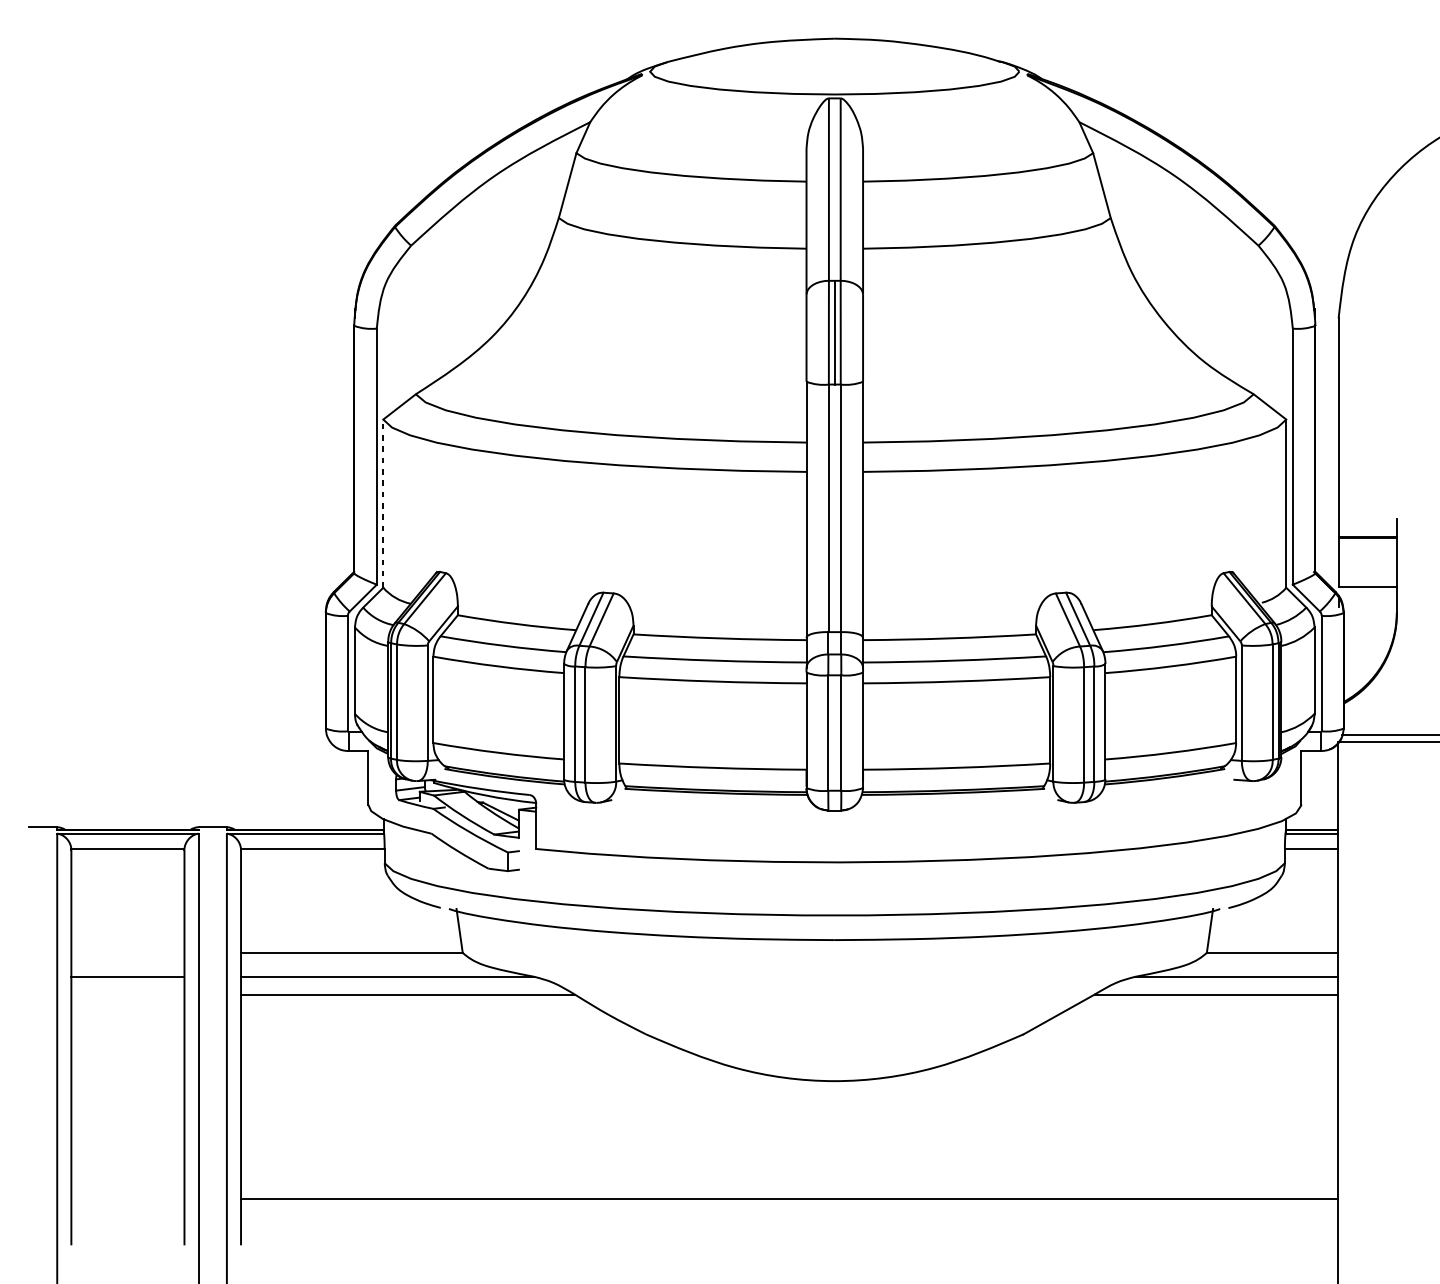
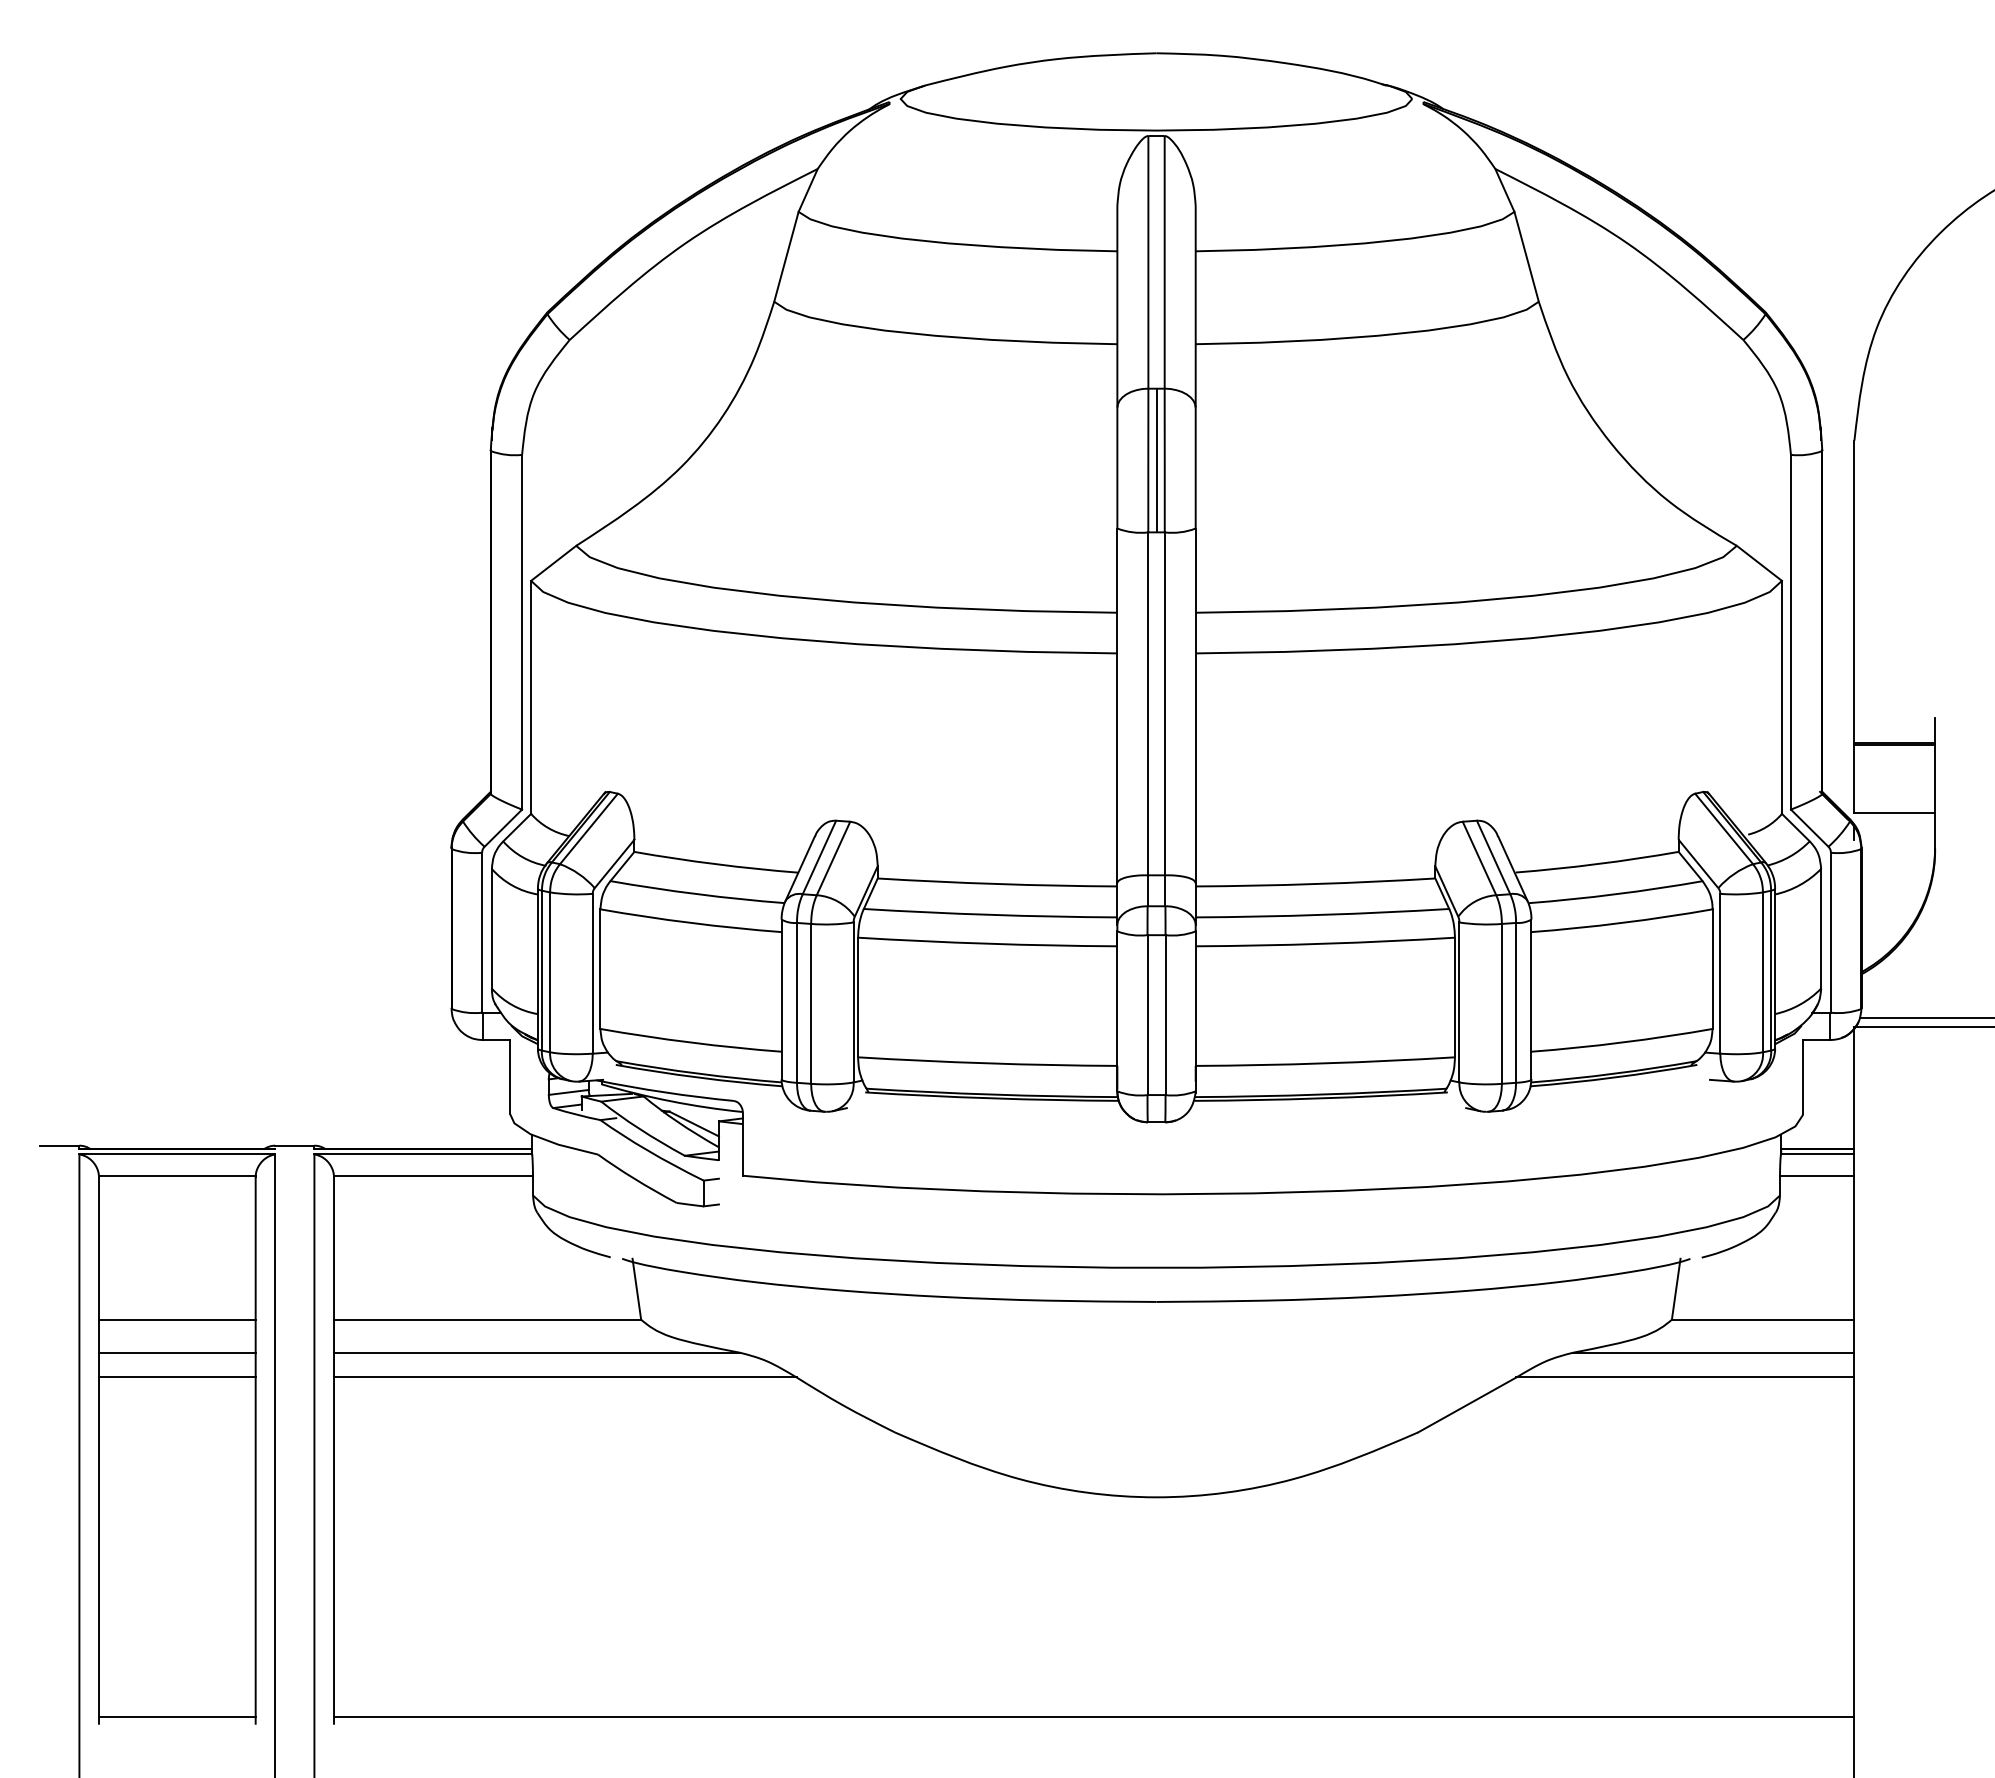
line: (383, 503) -> (531, 697), dashed -> solid
line: (128, 952) -> (177, 1319), added
line: (128, 994) -> (177, 1377), added
line: (789, 1198) -> (1093, 1716), moved
line: (128, 1239) -> (177, 1716), added

